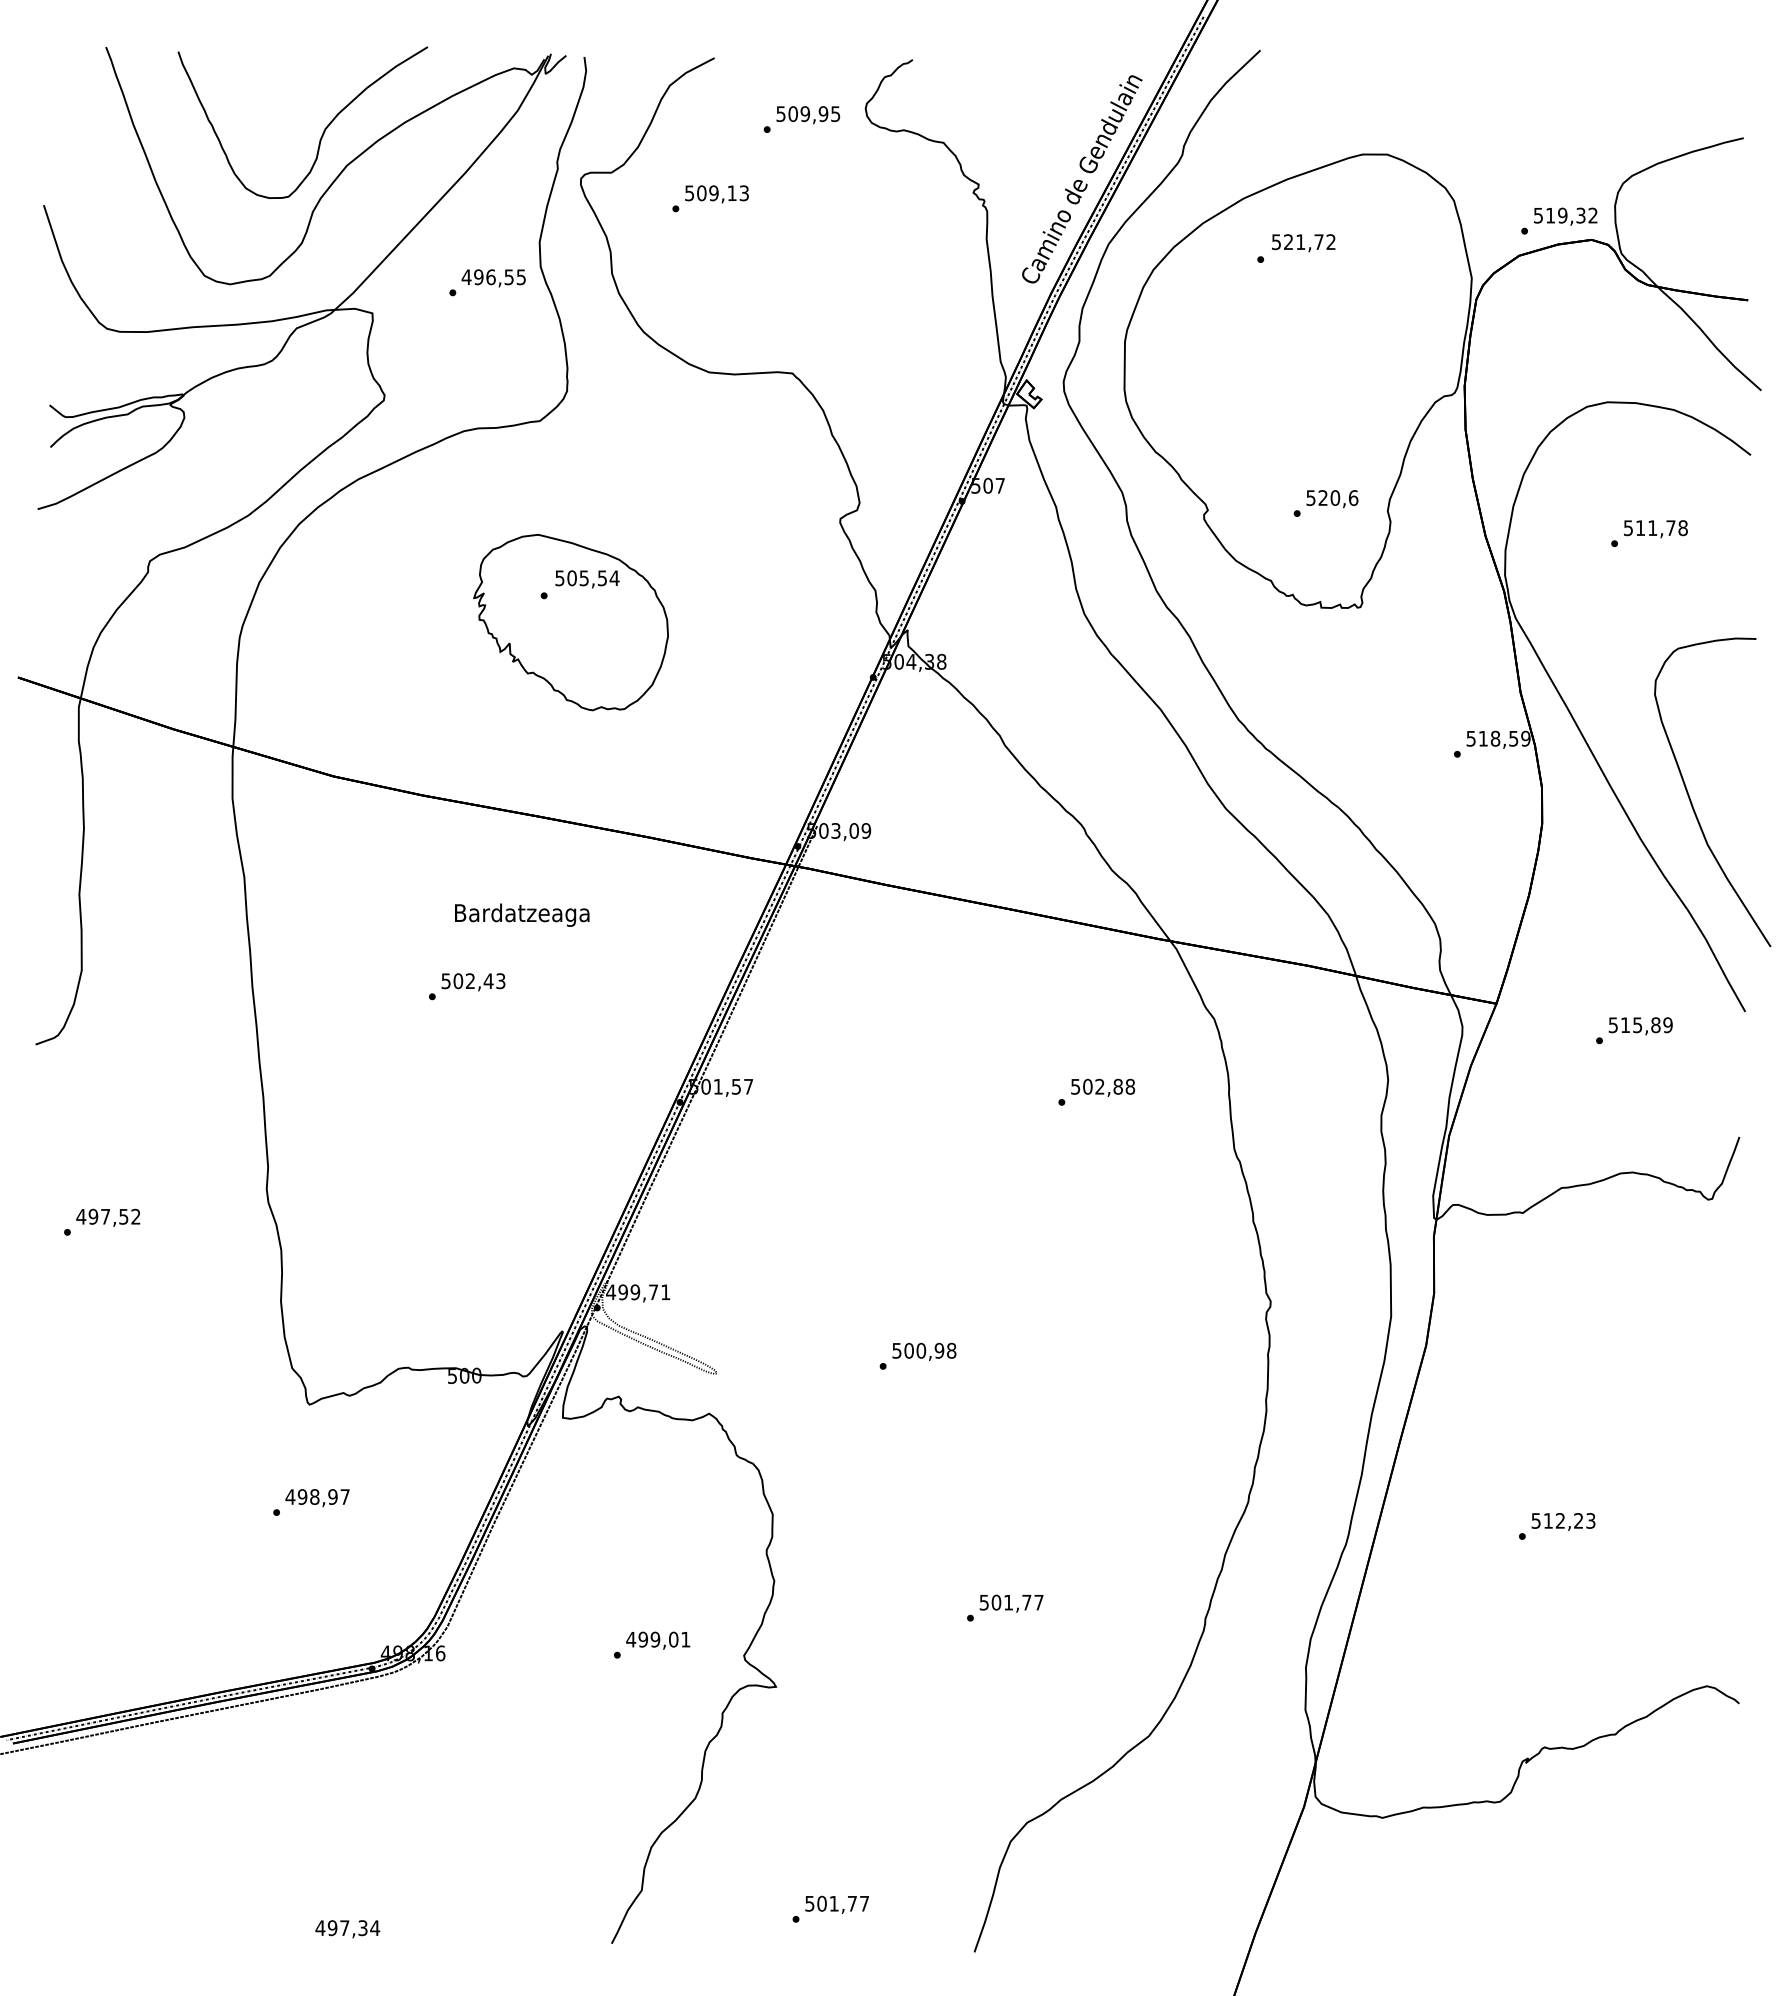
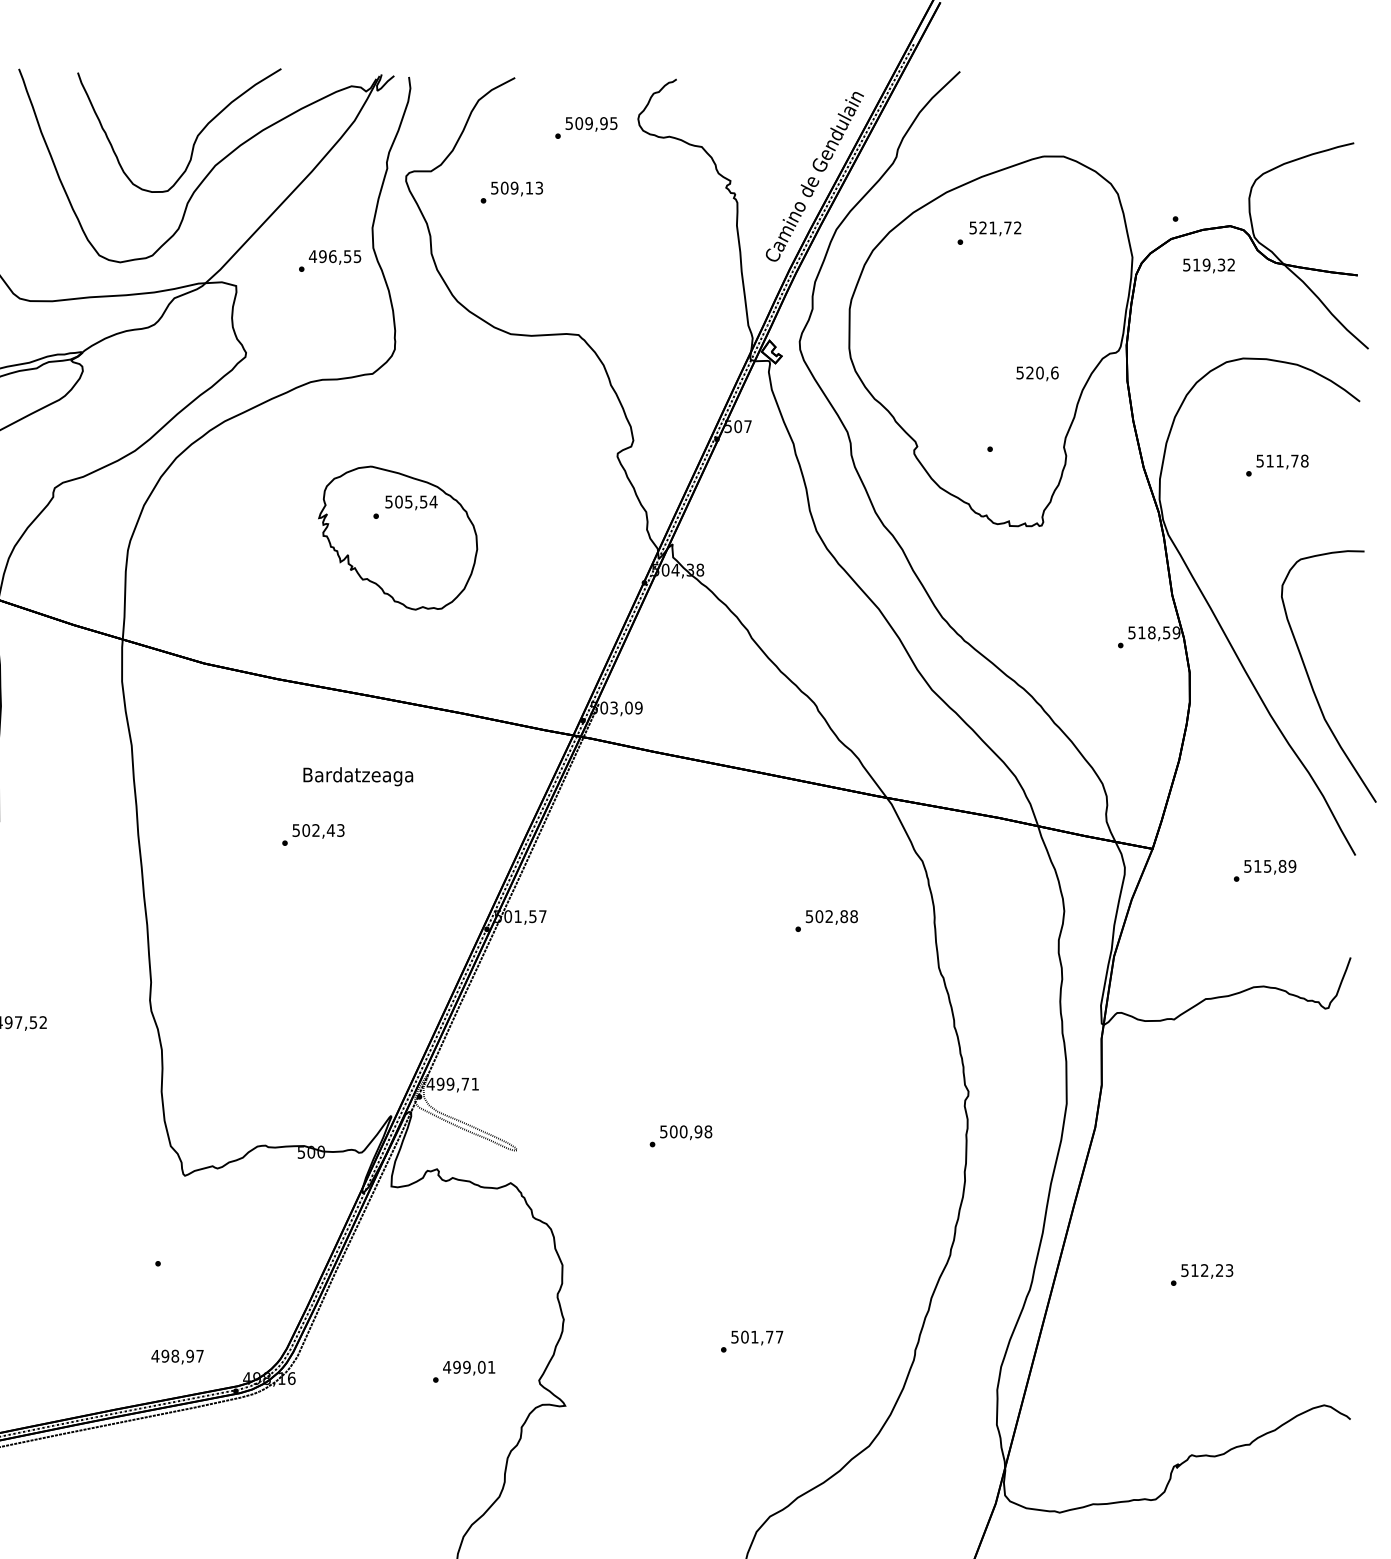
text: (1565, 216) -> (1208, 265), moved
text: (1332, 499) -> (1037, 374), moved
text: (317, 1498) -> (177, 1357), moved

